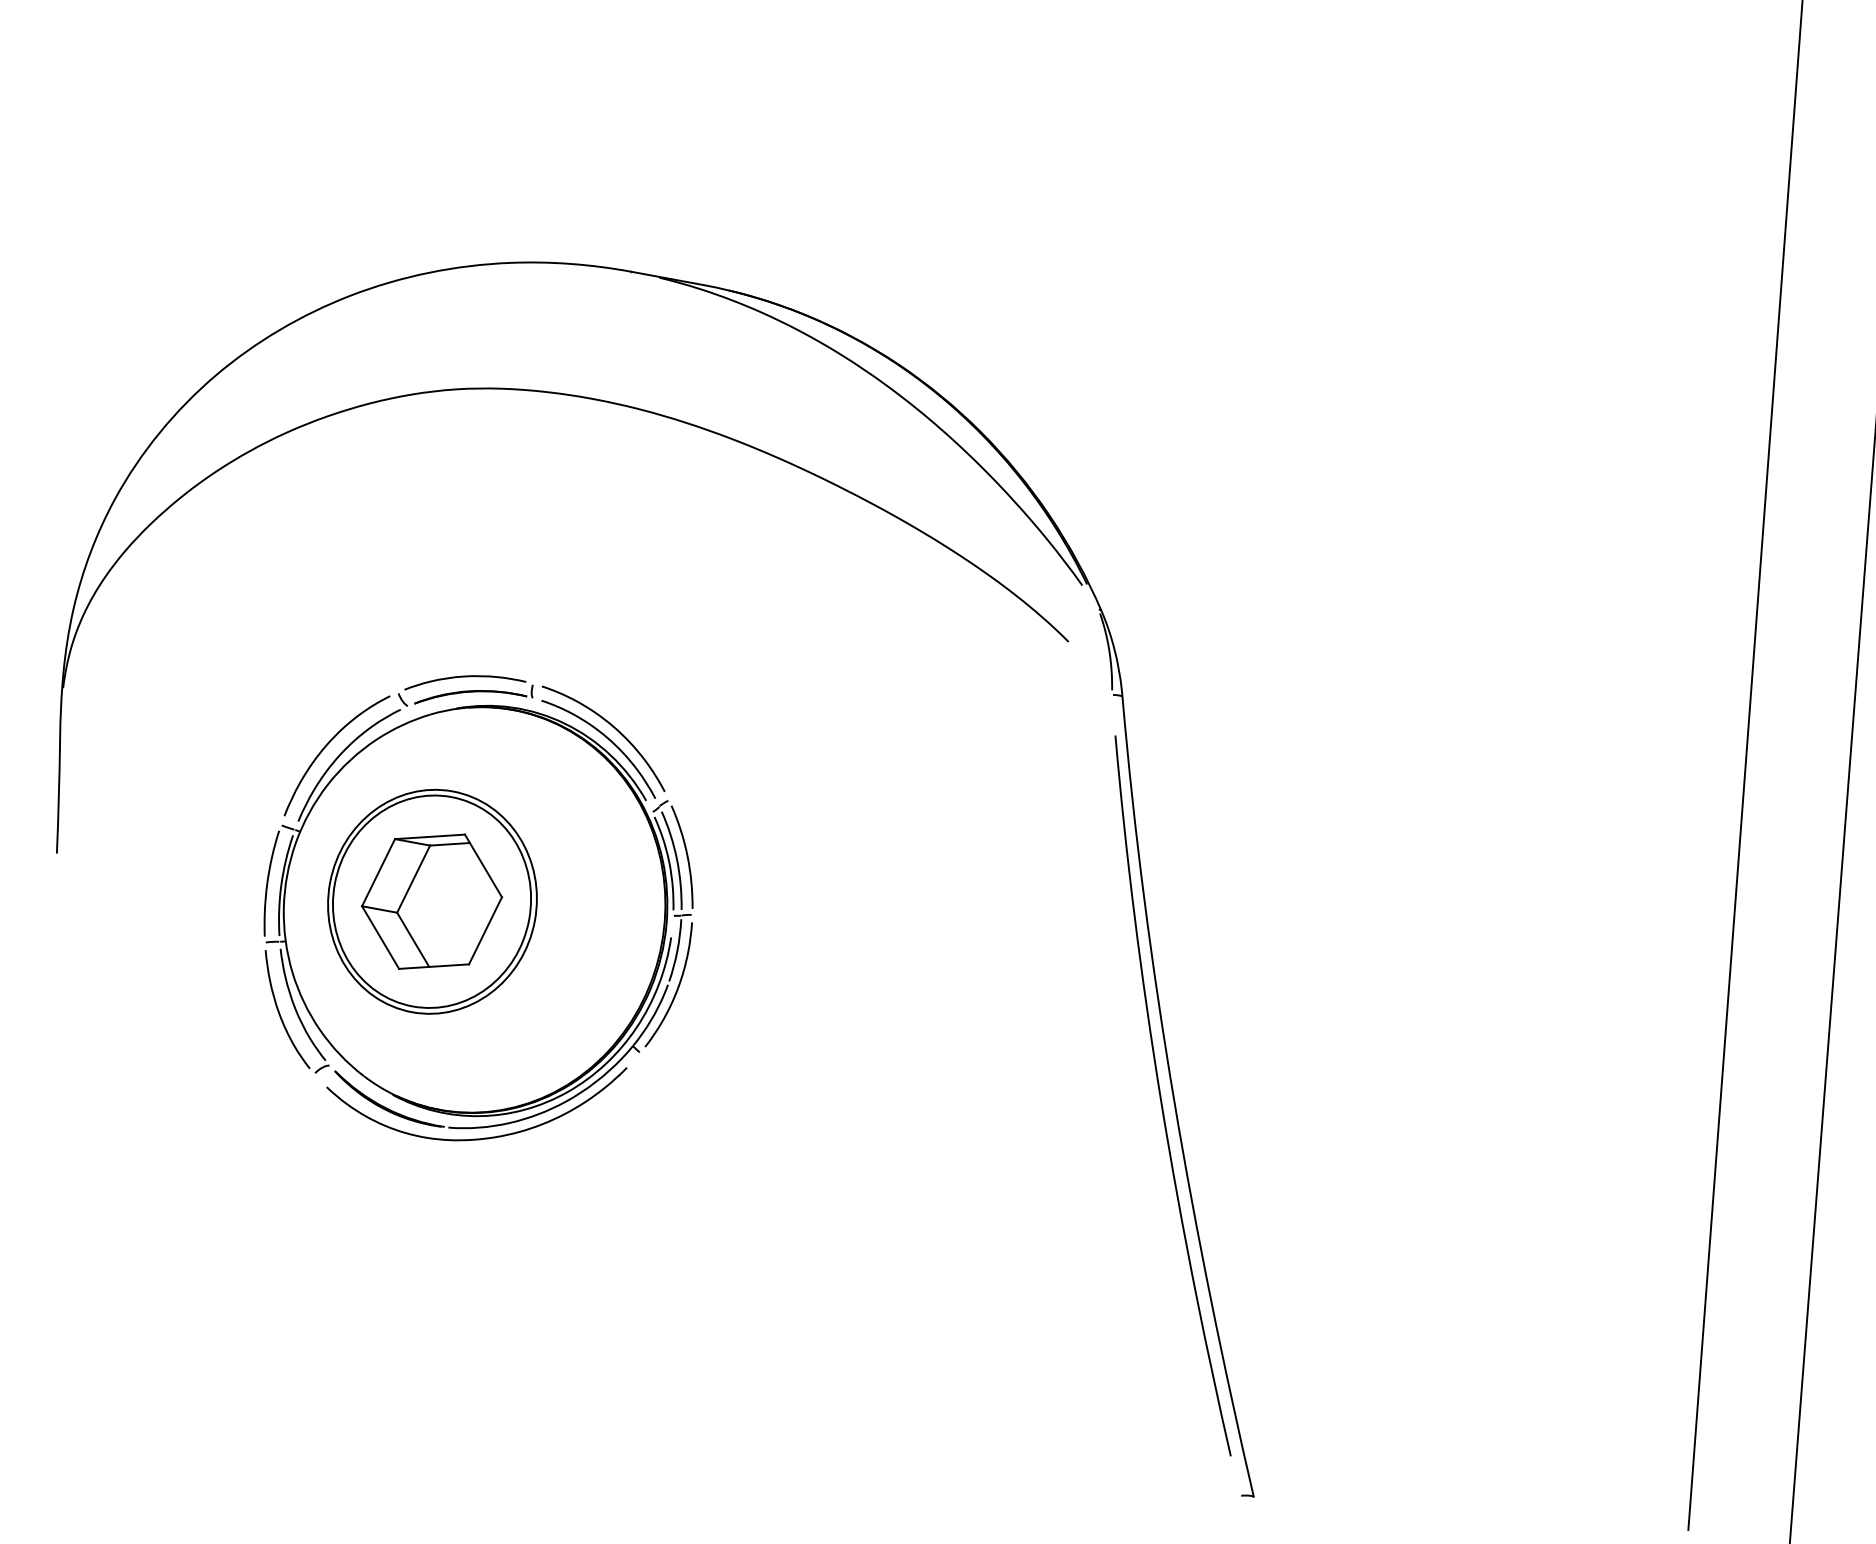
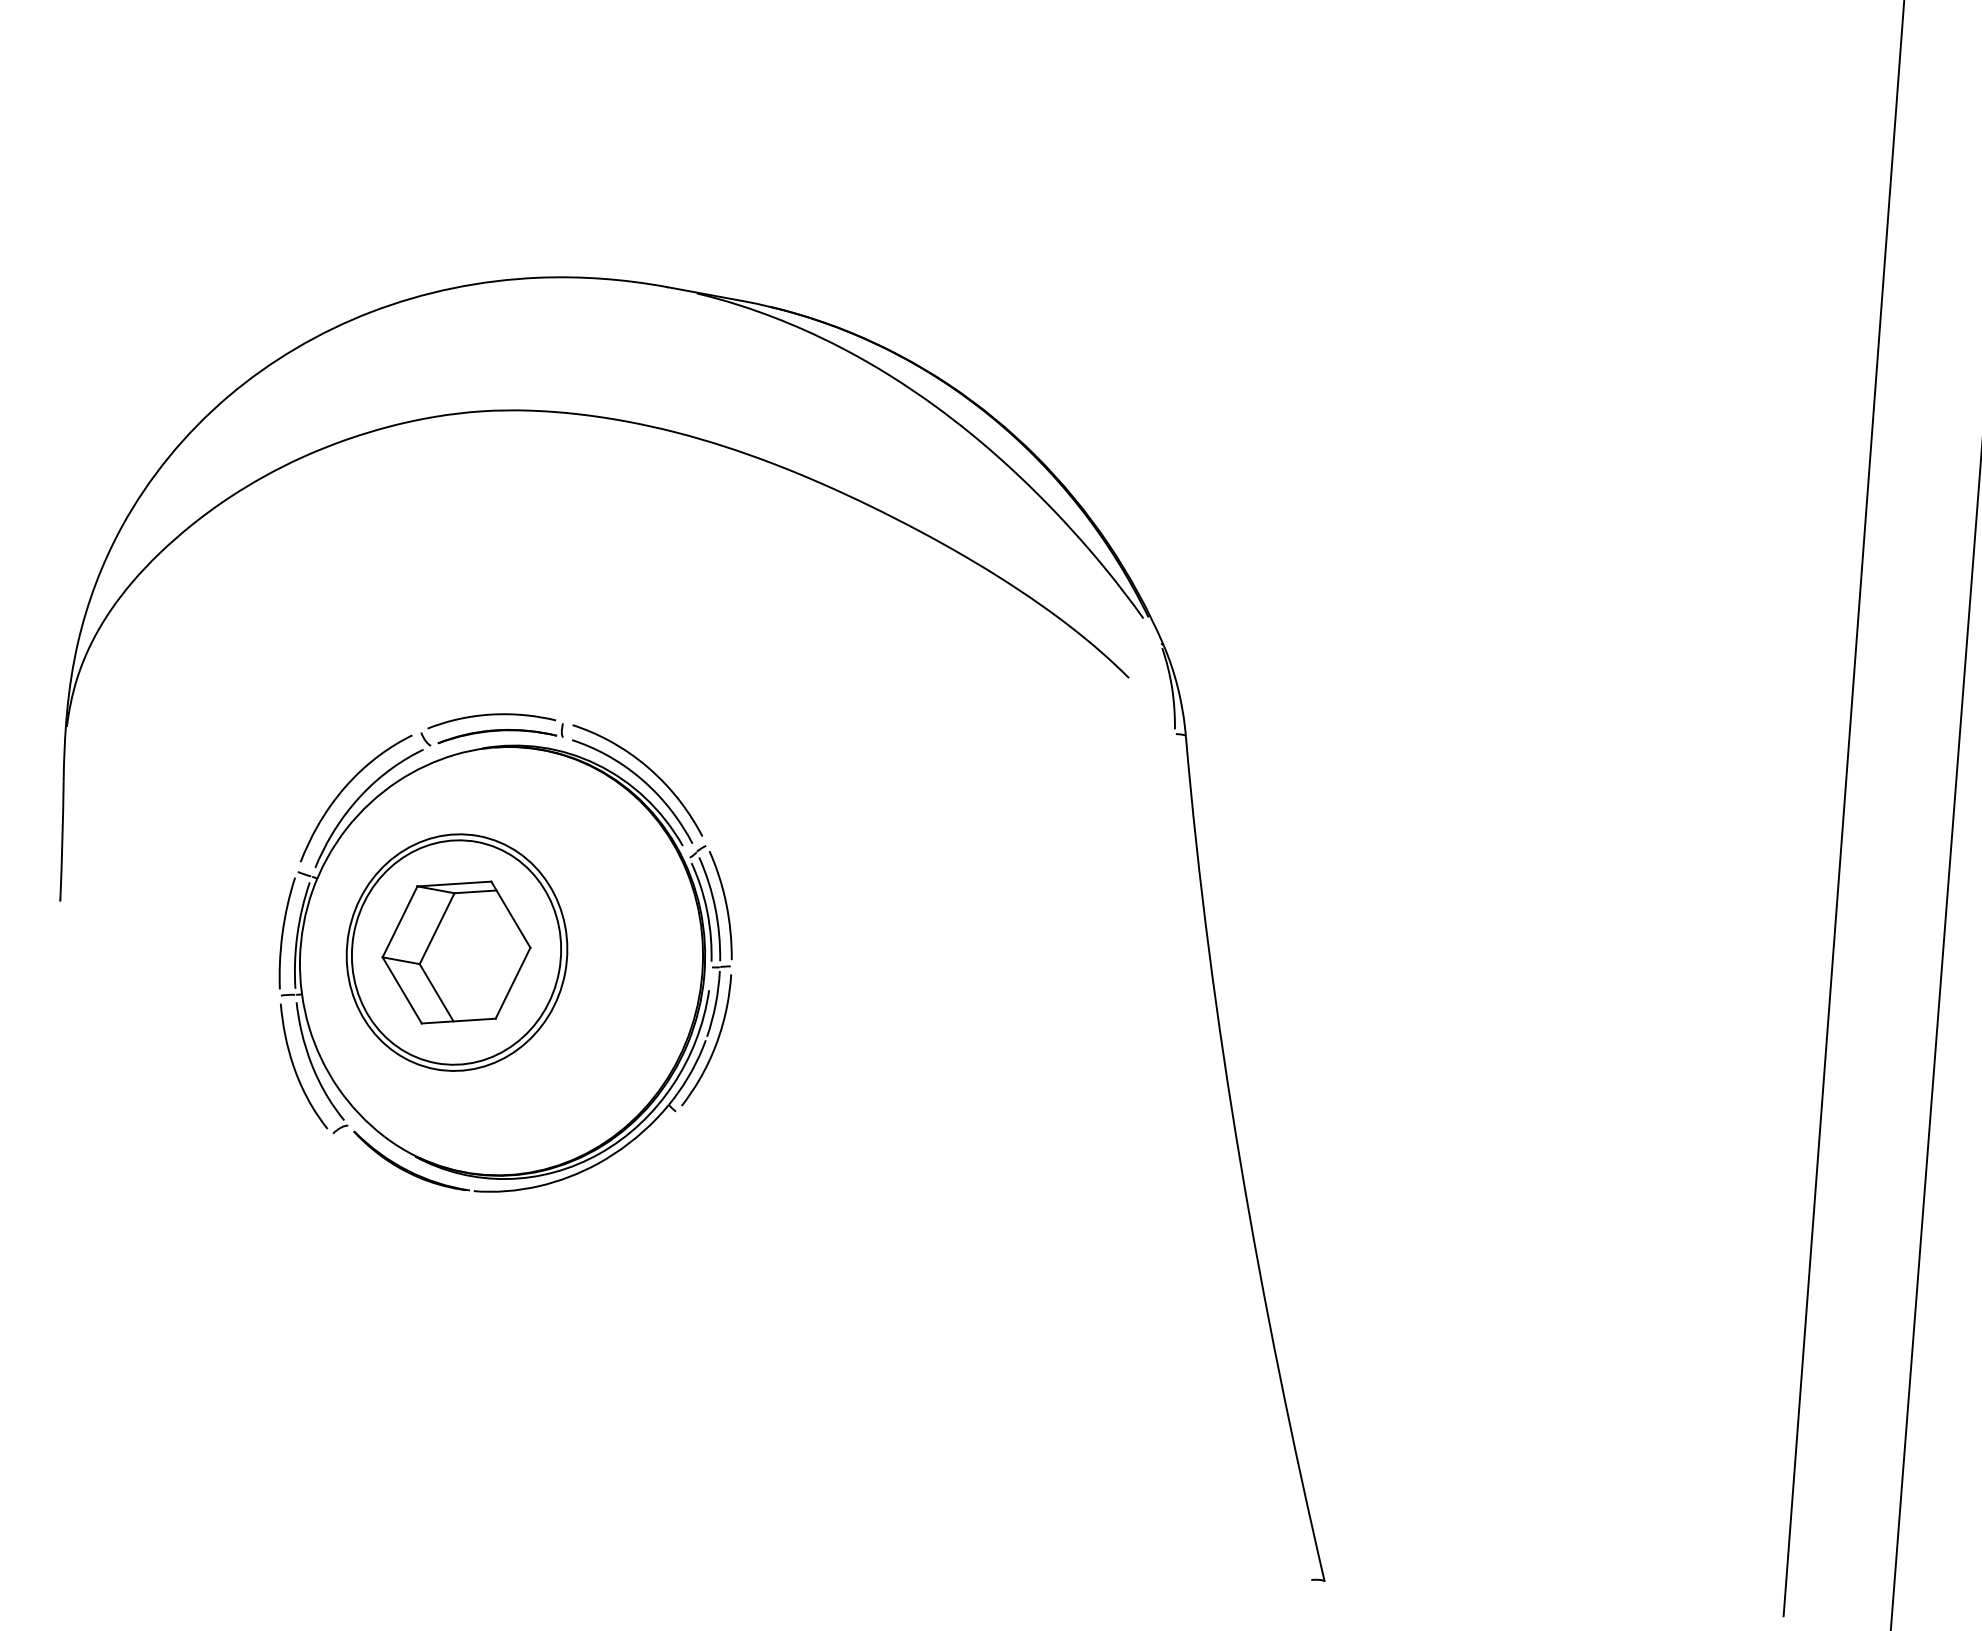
curve: (1161, 1097) -> (1227, 1159), removed
part: (476, 1138) -> (503, 1202), removed

